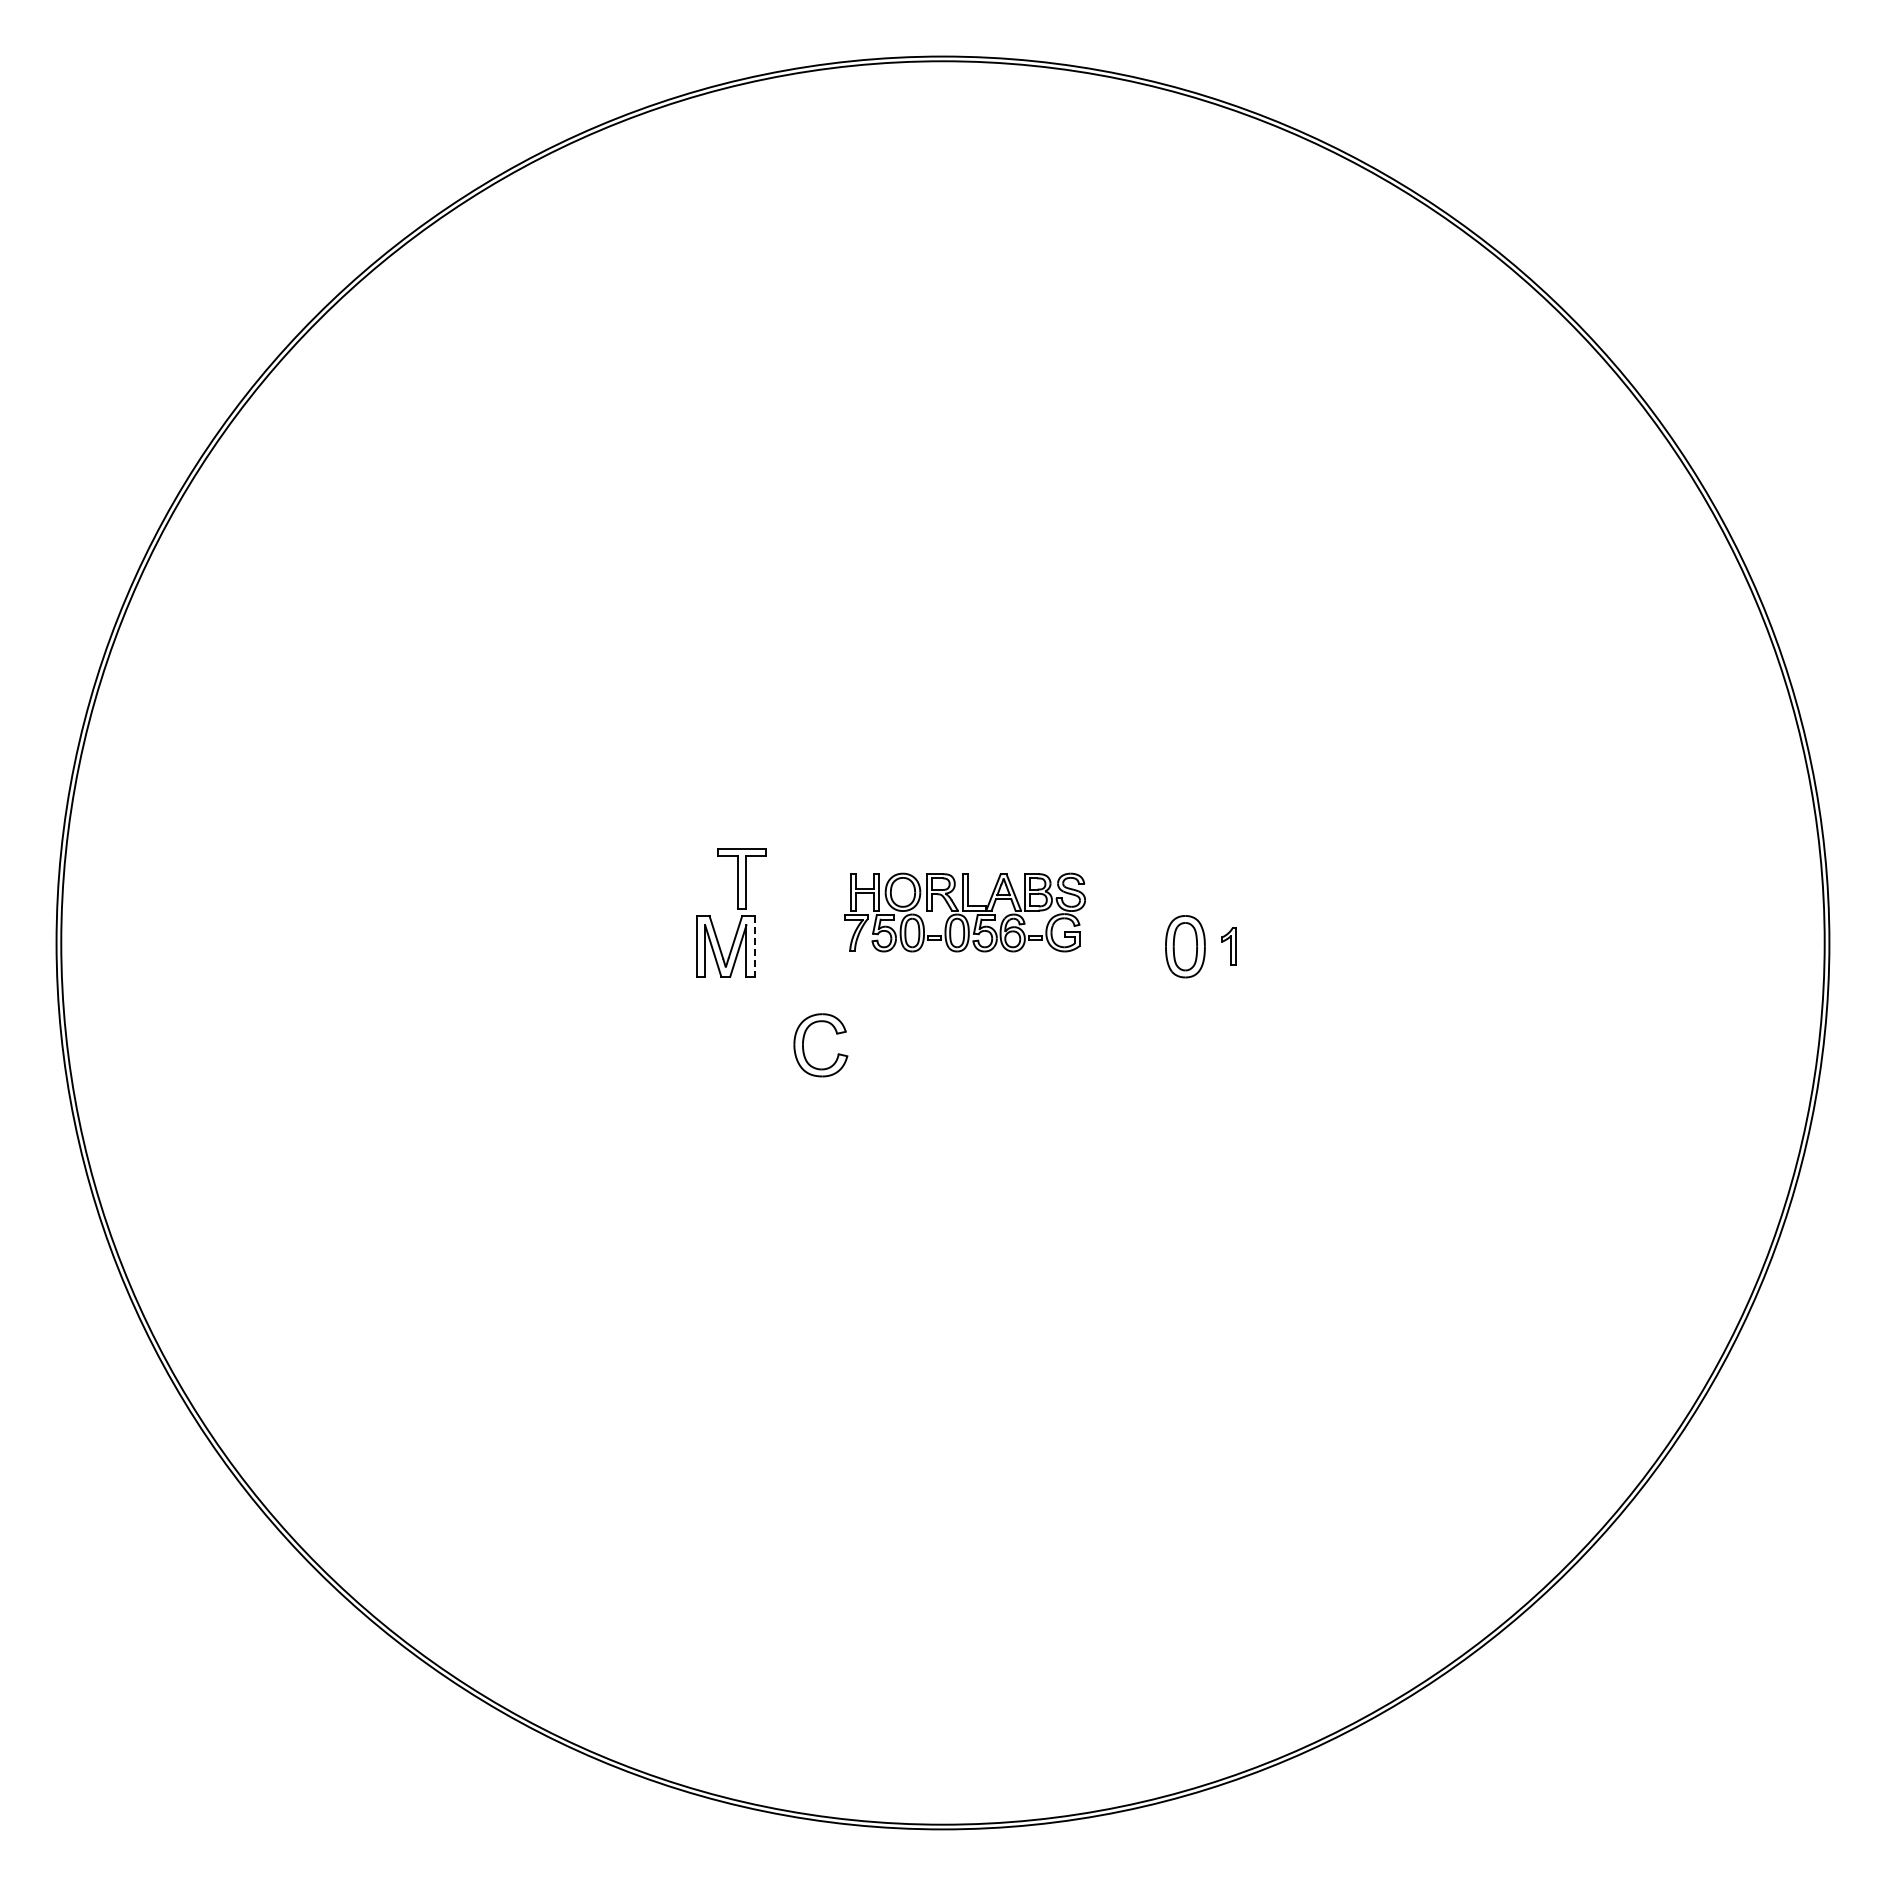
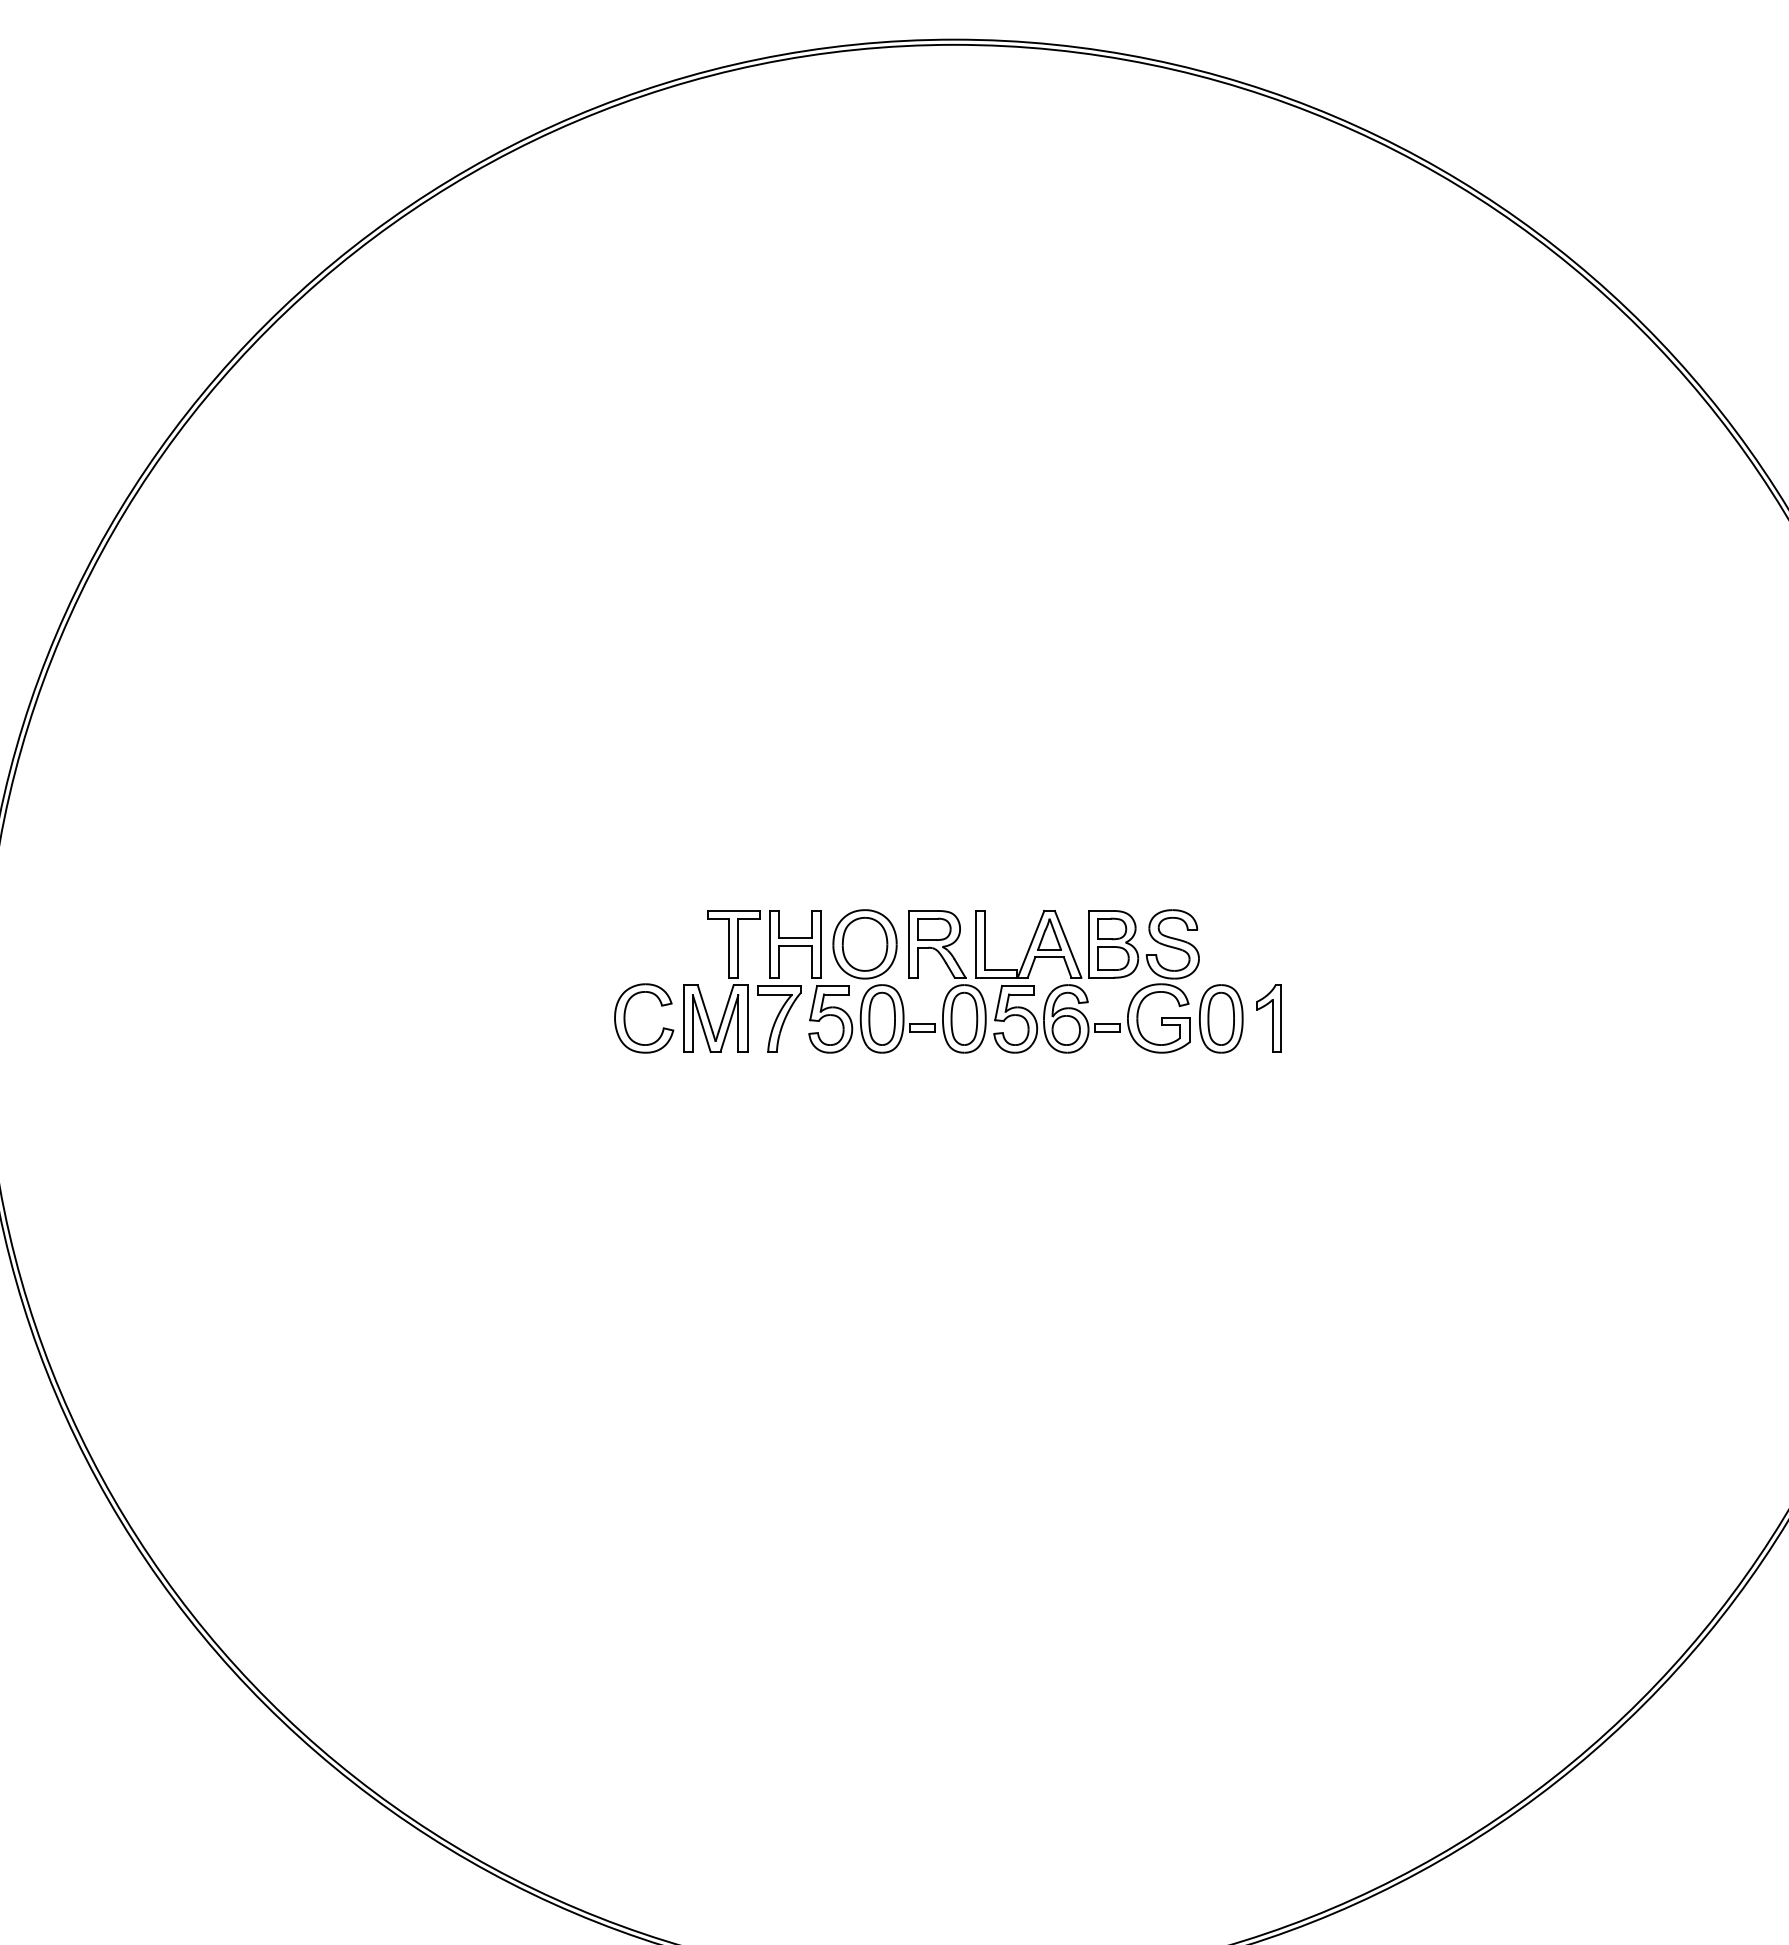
part: (964, 912) -> (978, 981), size x1.67
line: (755, 946) -> (748, 1018), dashed -> solid
part: (1228, 946) -> (1268, 1018), size x1.67
part: (804, 1049) -> (626, 1023), moved

